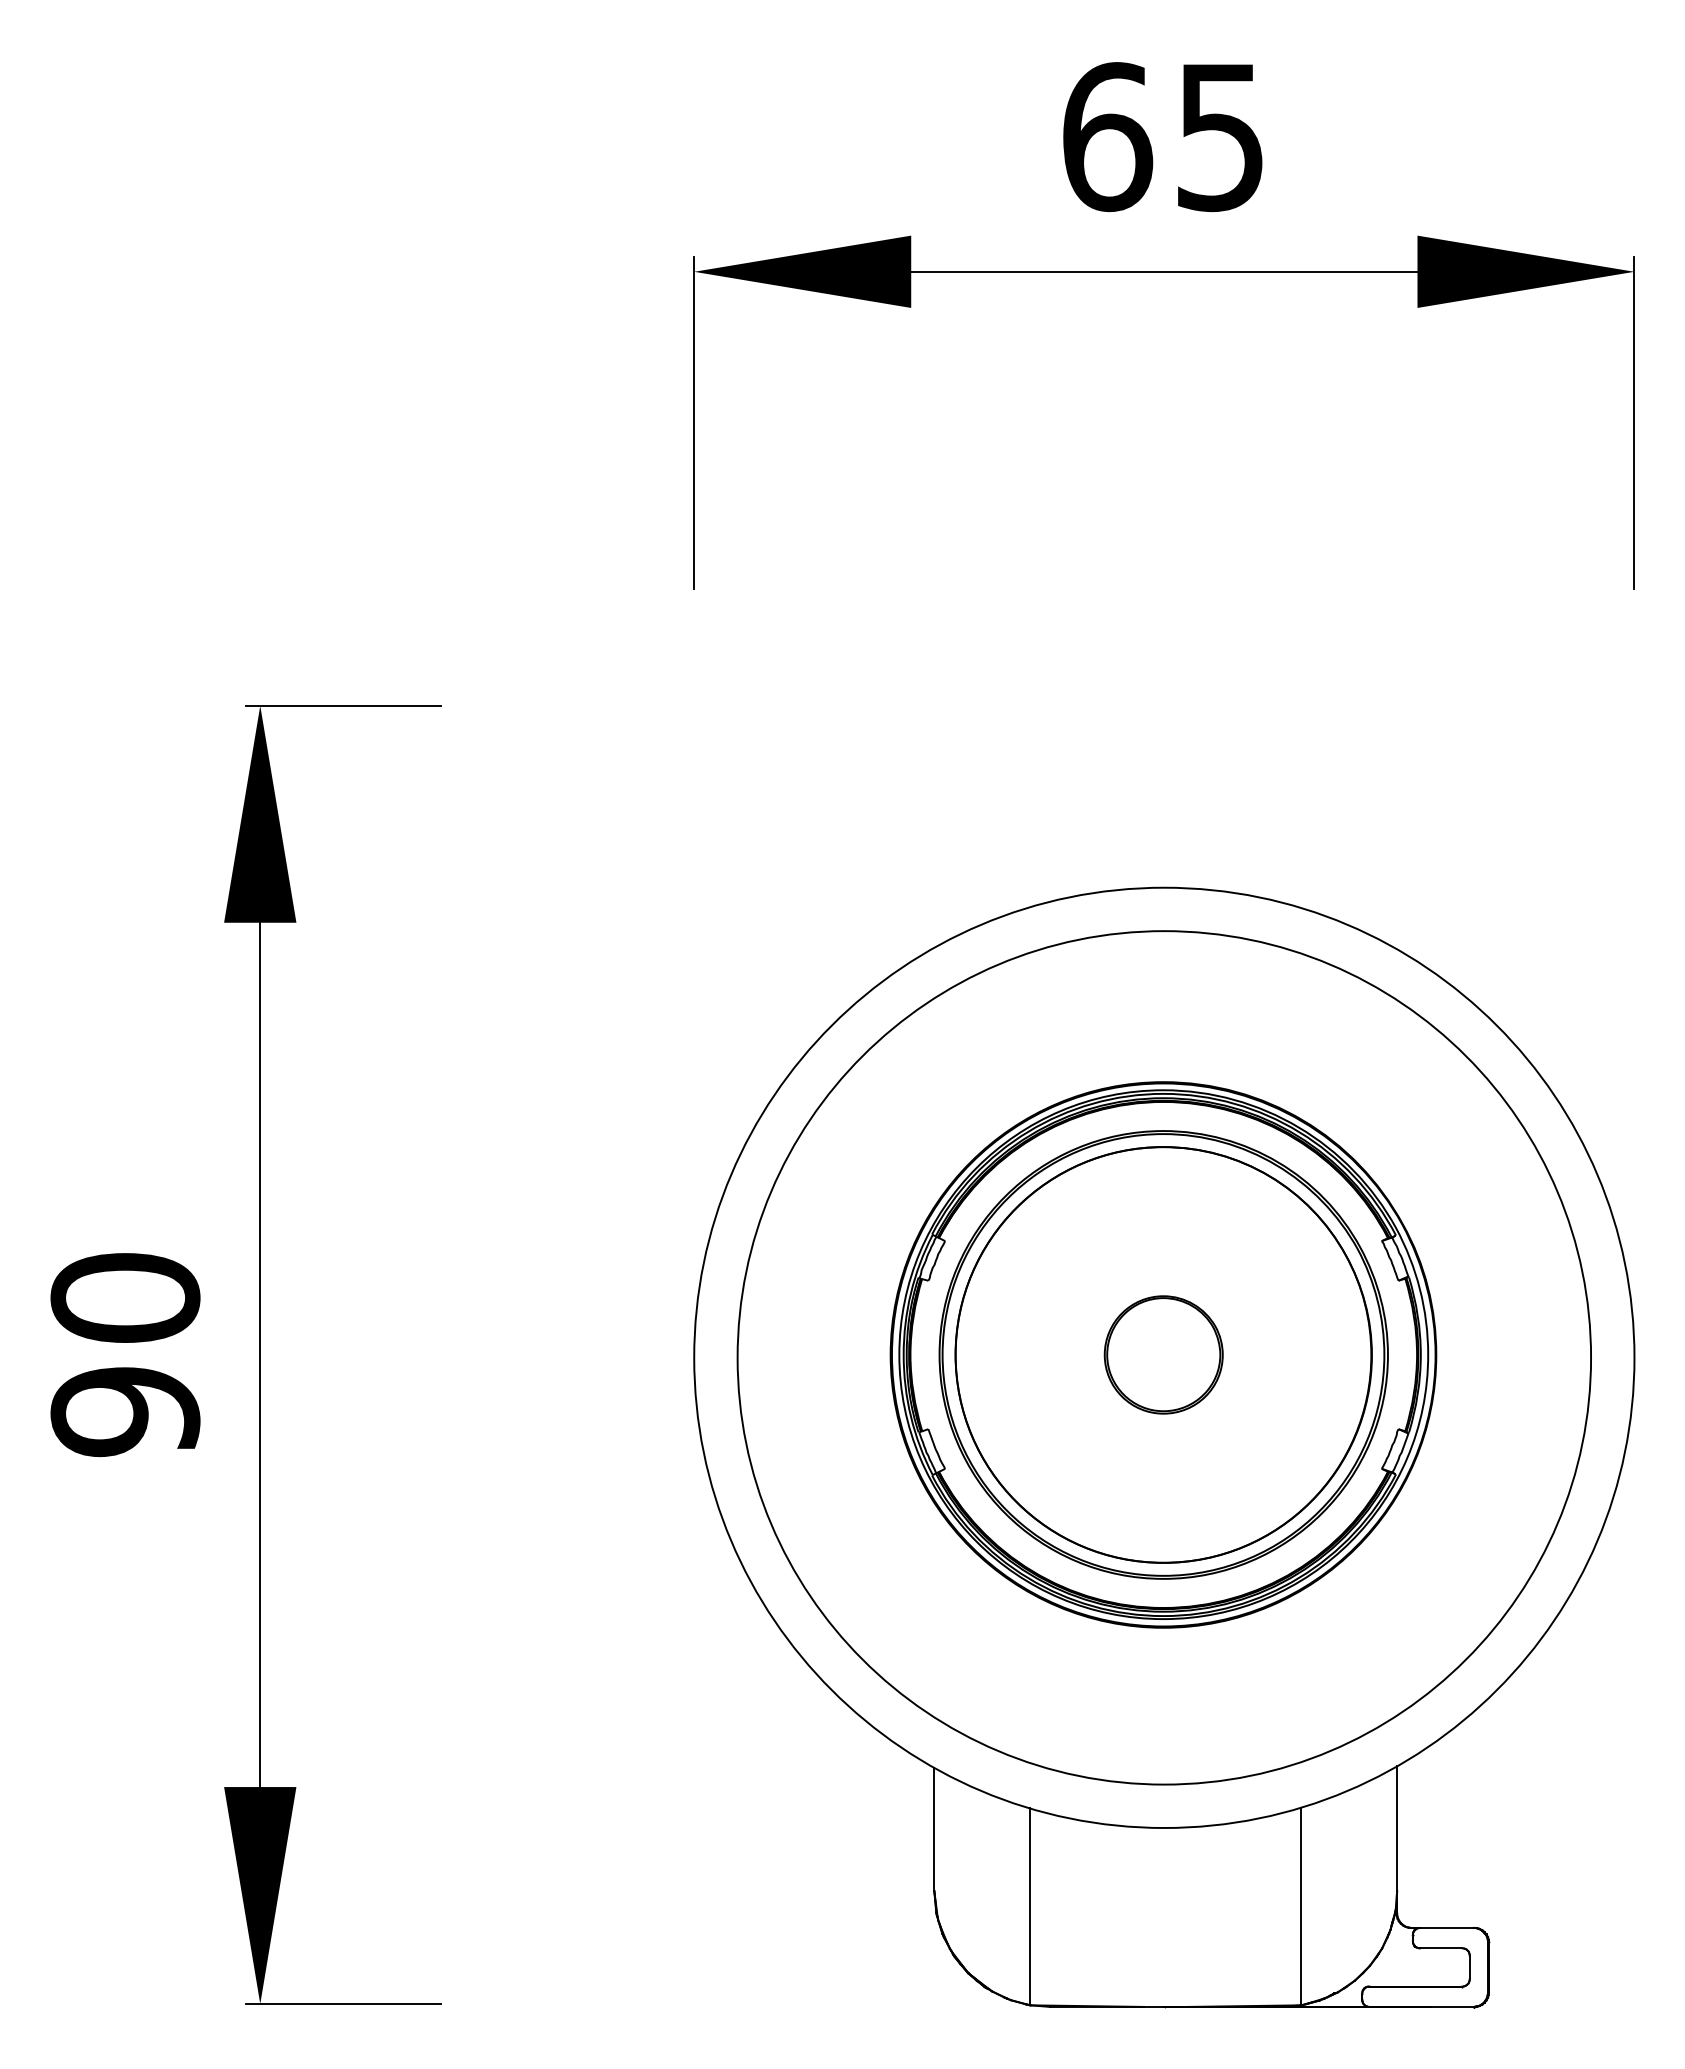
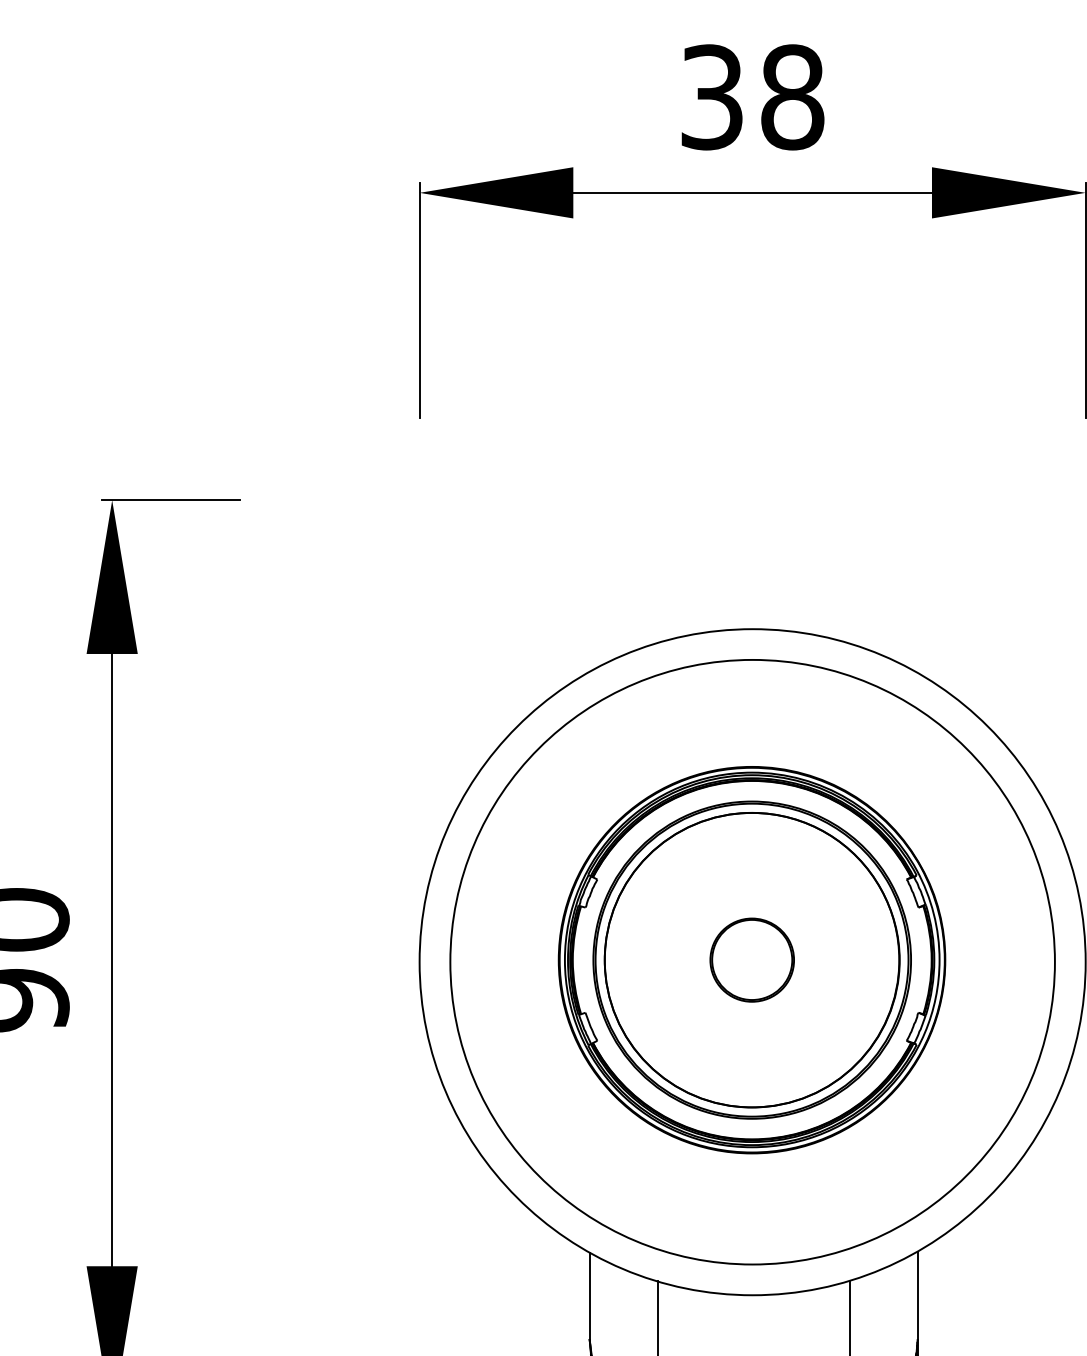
text: (1164, 137) -> (752, 97), 65 -> 38

